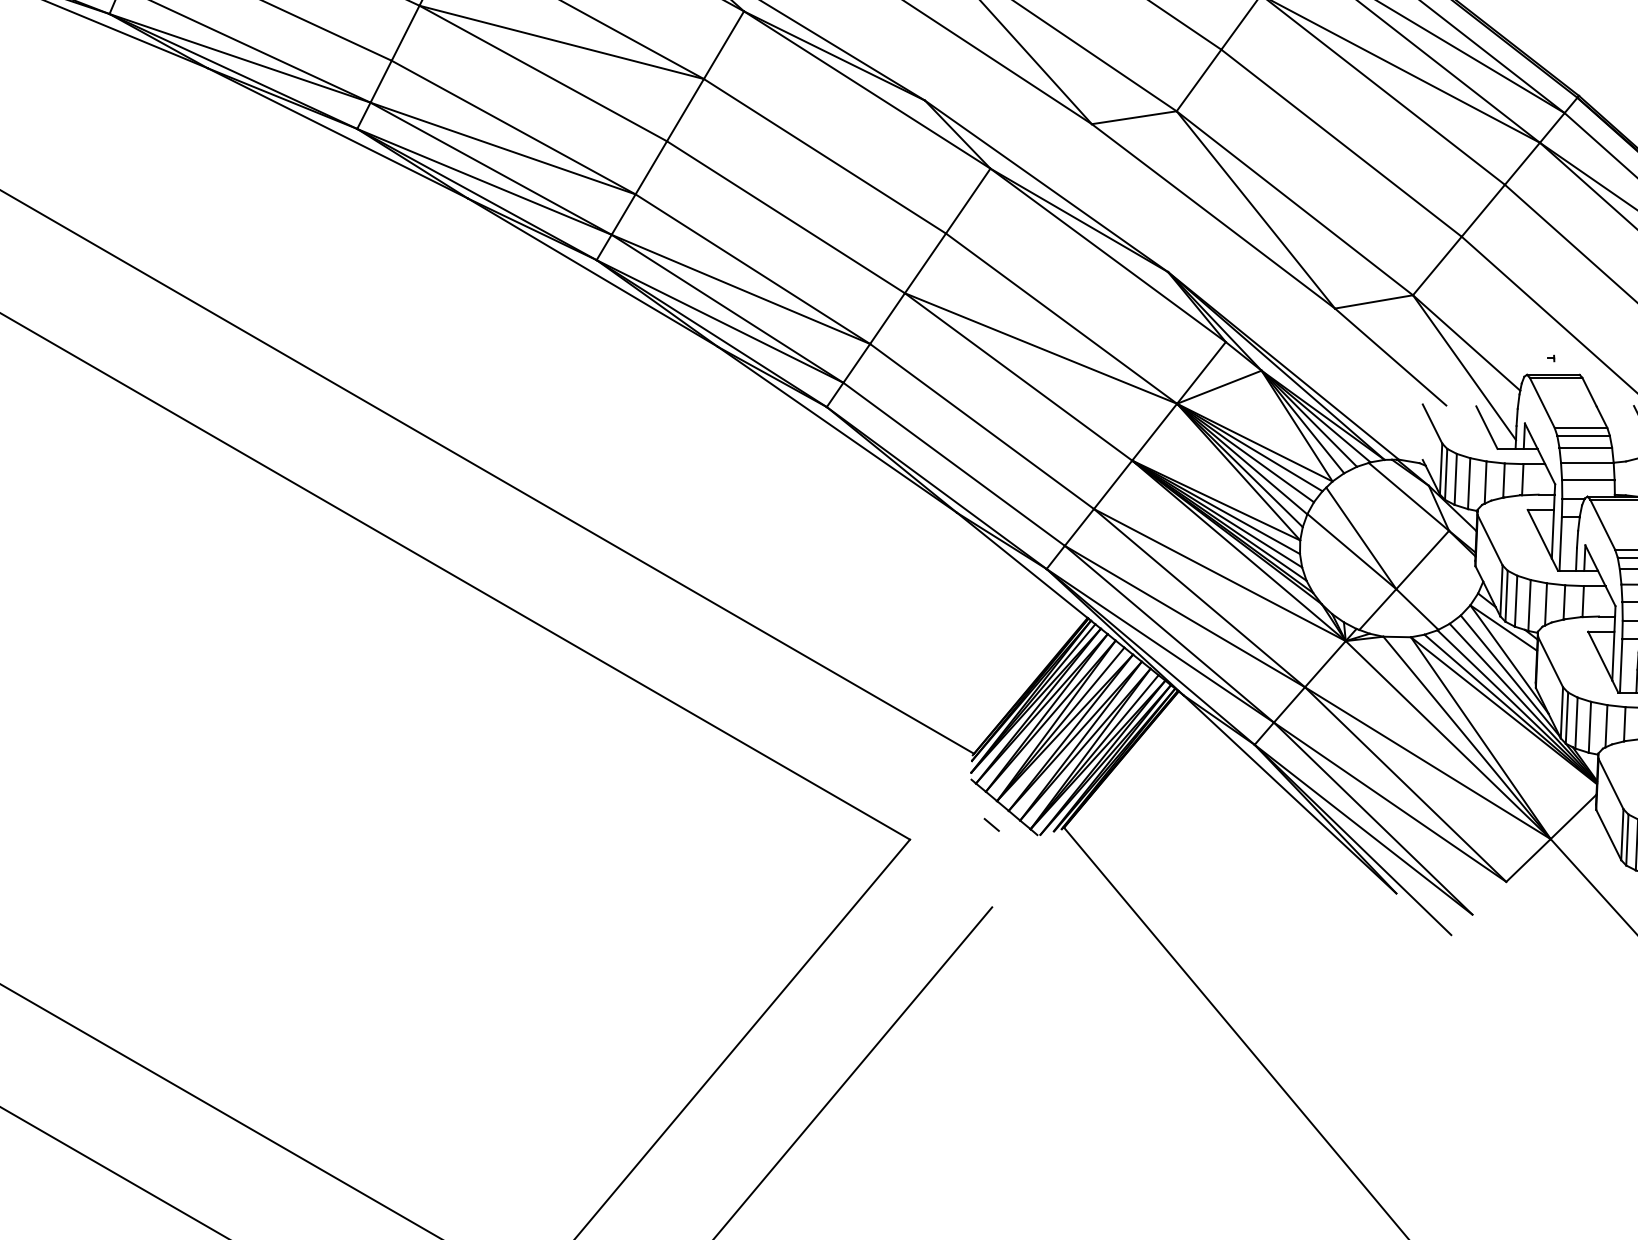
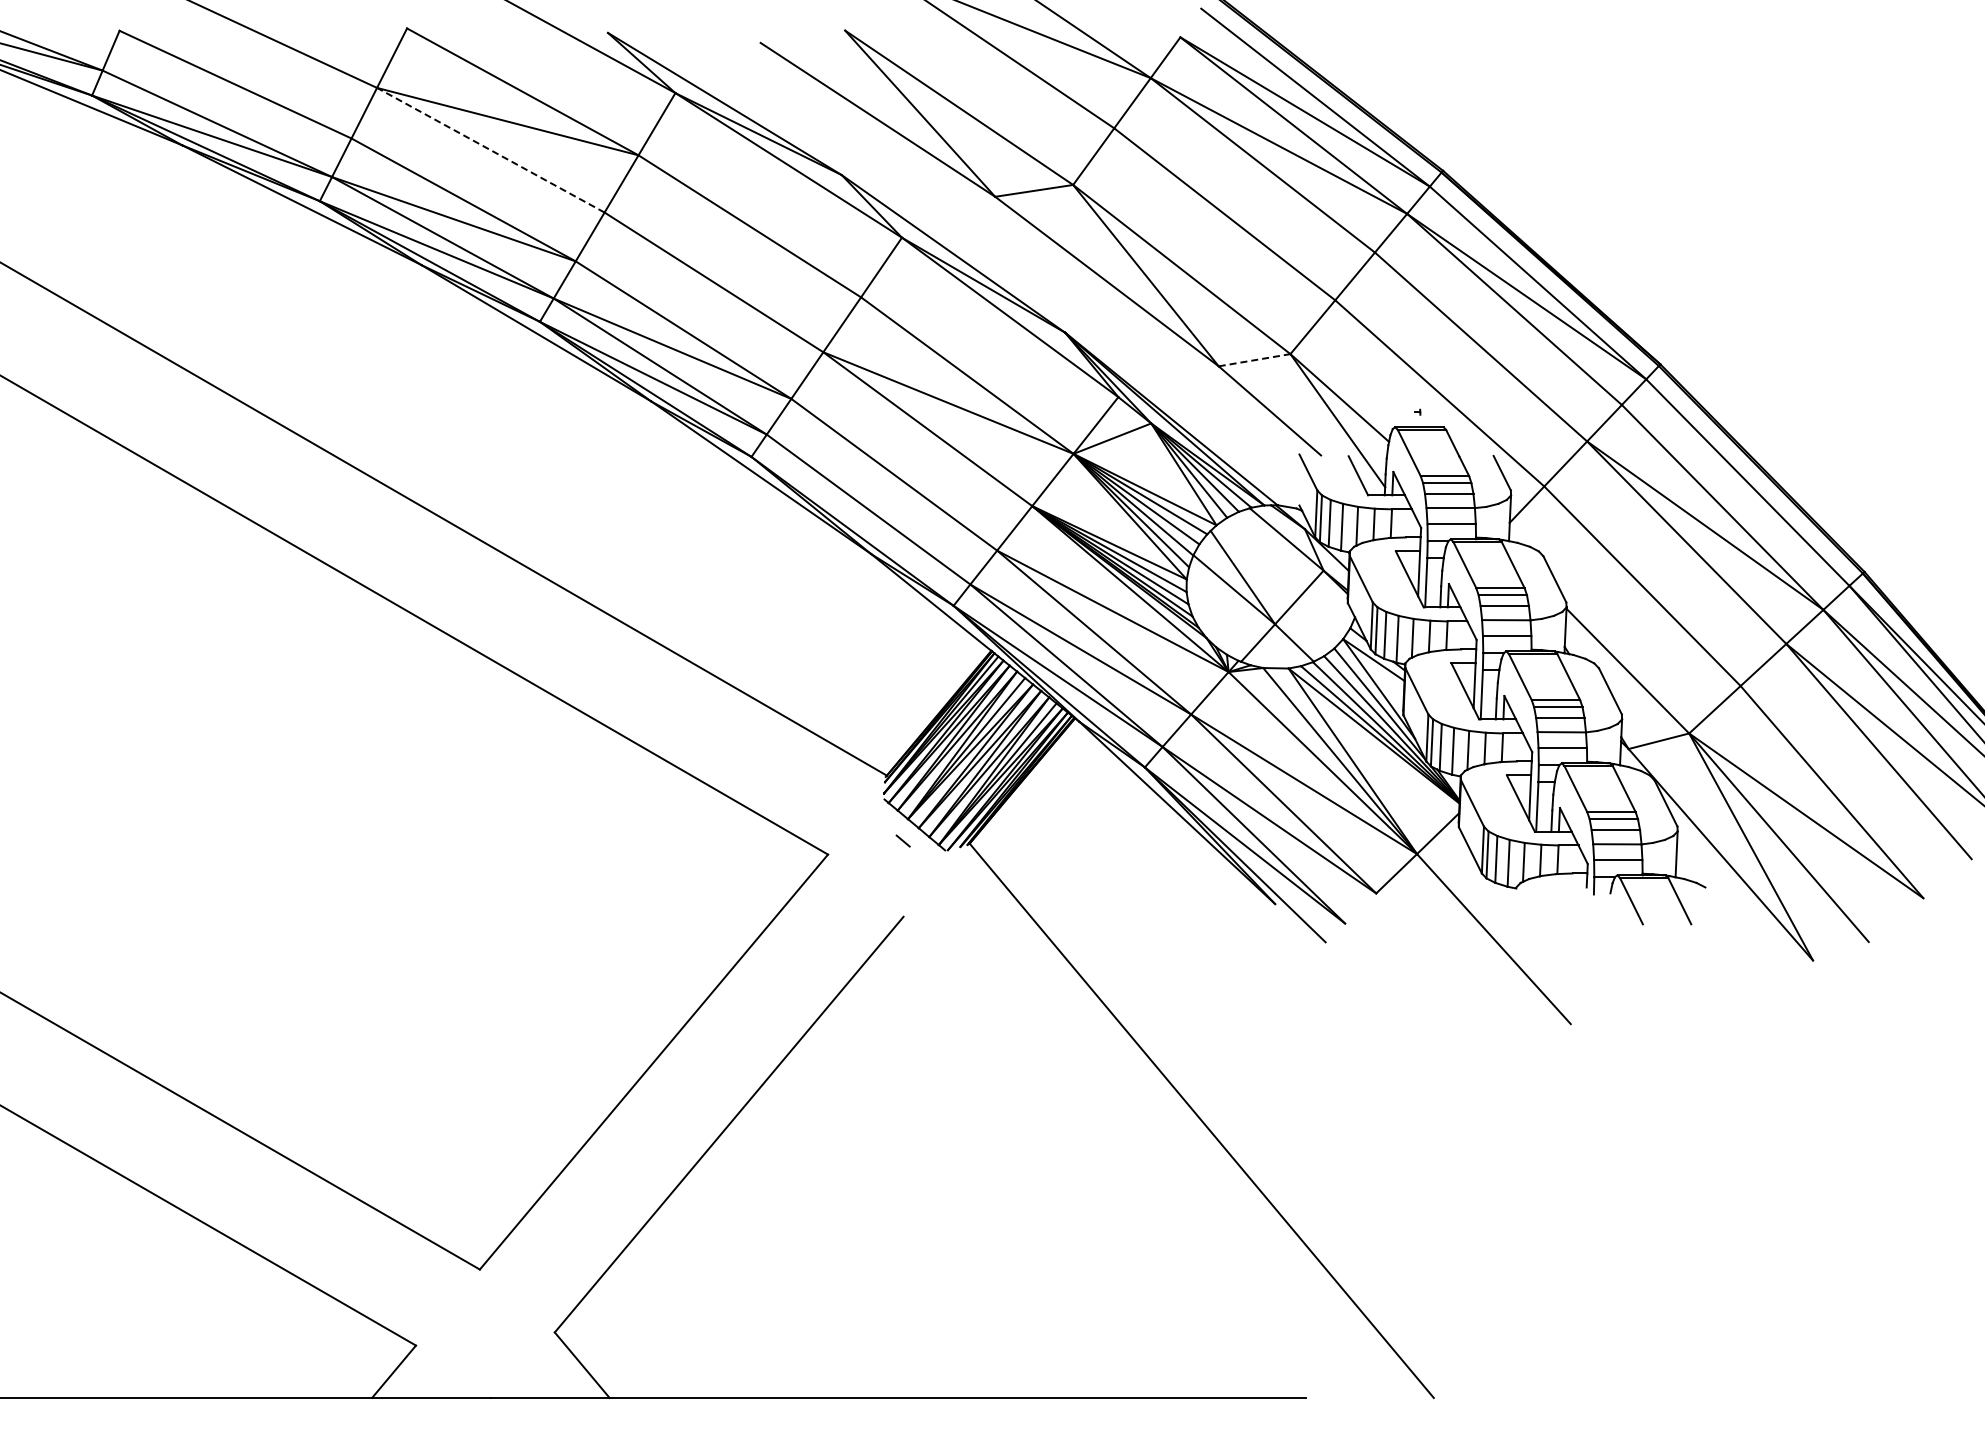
line: (542, 73) -> (490, 150), solid -> dashed
line: (1374, 302) -> (1255, 360), solid -> dashed

